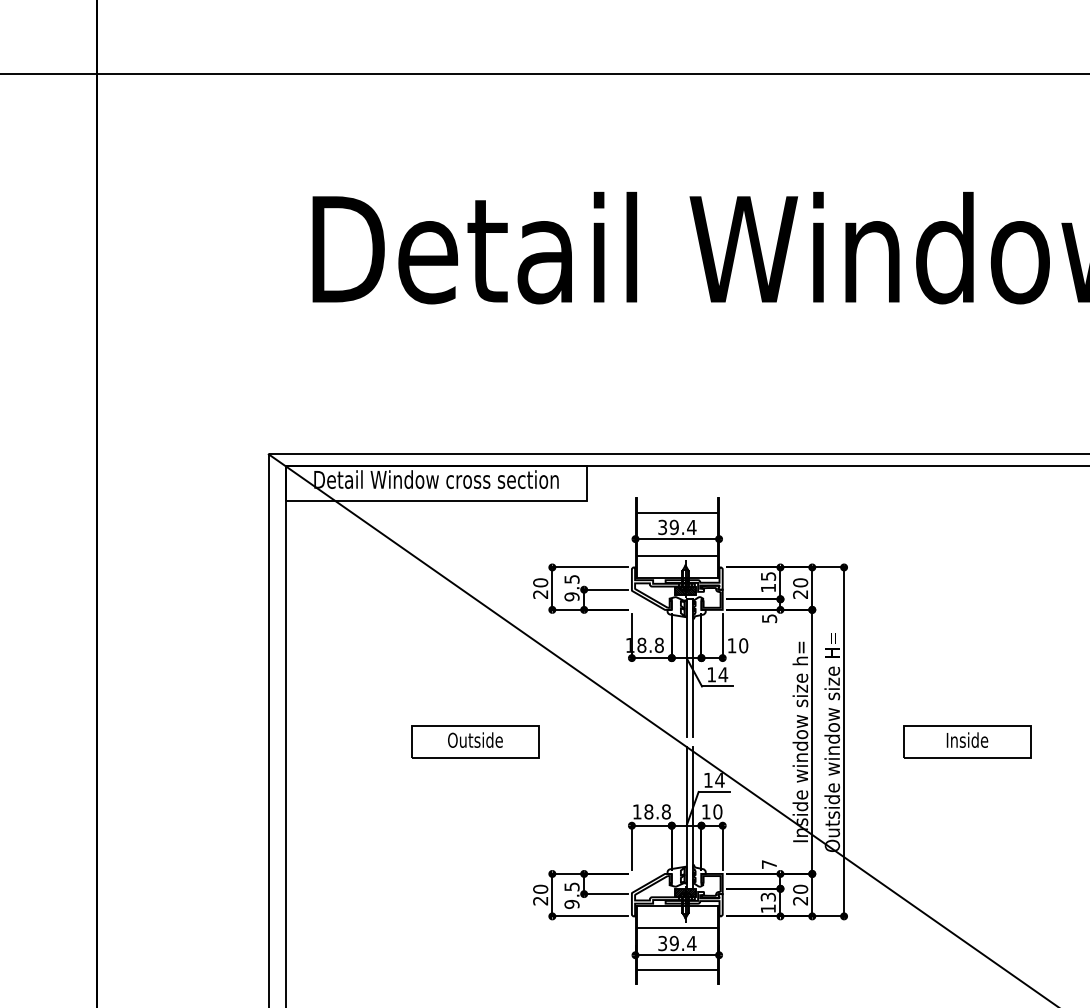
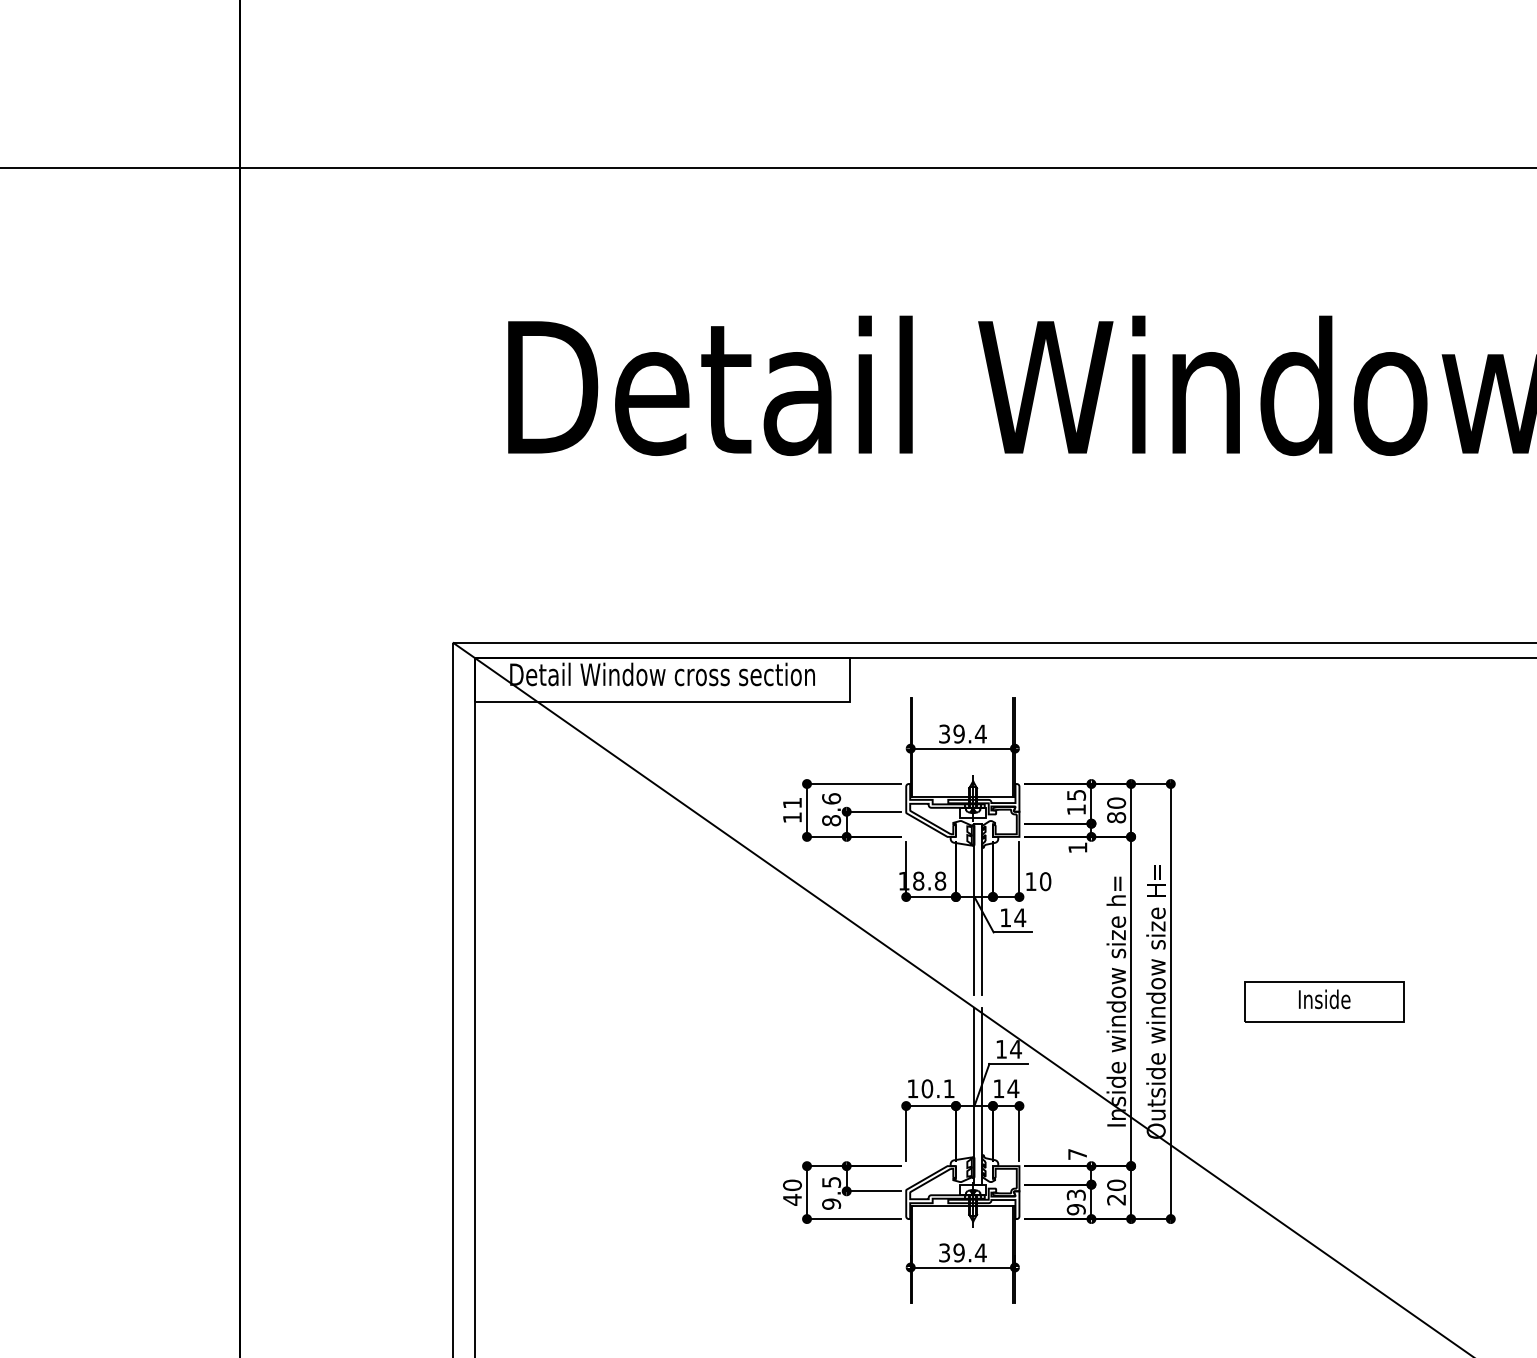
line: (677, 513) -> (962, 716), removed
line: (677, 555) -> (962, 769), removed
text: (571, 587) -> (831, 809), 9.5 -> 8.6
text: (540, 588) -> (792, 810), 20 -> 11
hatch: (685, 590) -> (972, 812), removed
text: (800, 594) -> (1116, 817), 20 -> 80
text: (769, 618) -> (1077, 847), 5 -> 1
part: (474, 741) -> (710, 1001), removed
text: (656, 811) -> (937, 1088), 18.8 -> 10.1
text: (717, 811) -> (1013, 1088), 10 -> 14
hatch: (685, 892) -> (972, 1189), removed
text: (540, 900) -> (792, 1199), 20 -> 40
text: (767, 908) -> (1075, 1209), 13 -> 93
line: (677, 927) -> (962, 1233), removed
line: (677, 970) -> (962, 1286), removed

